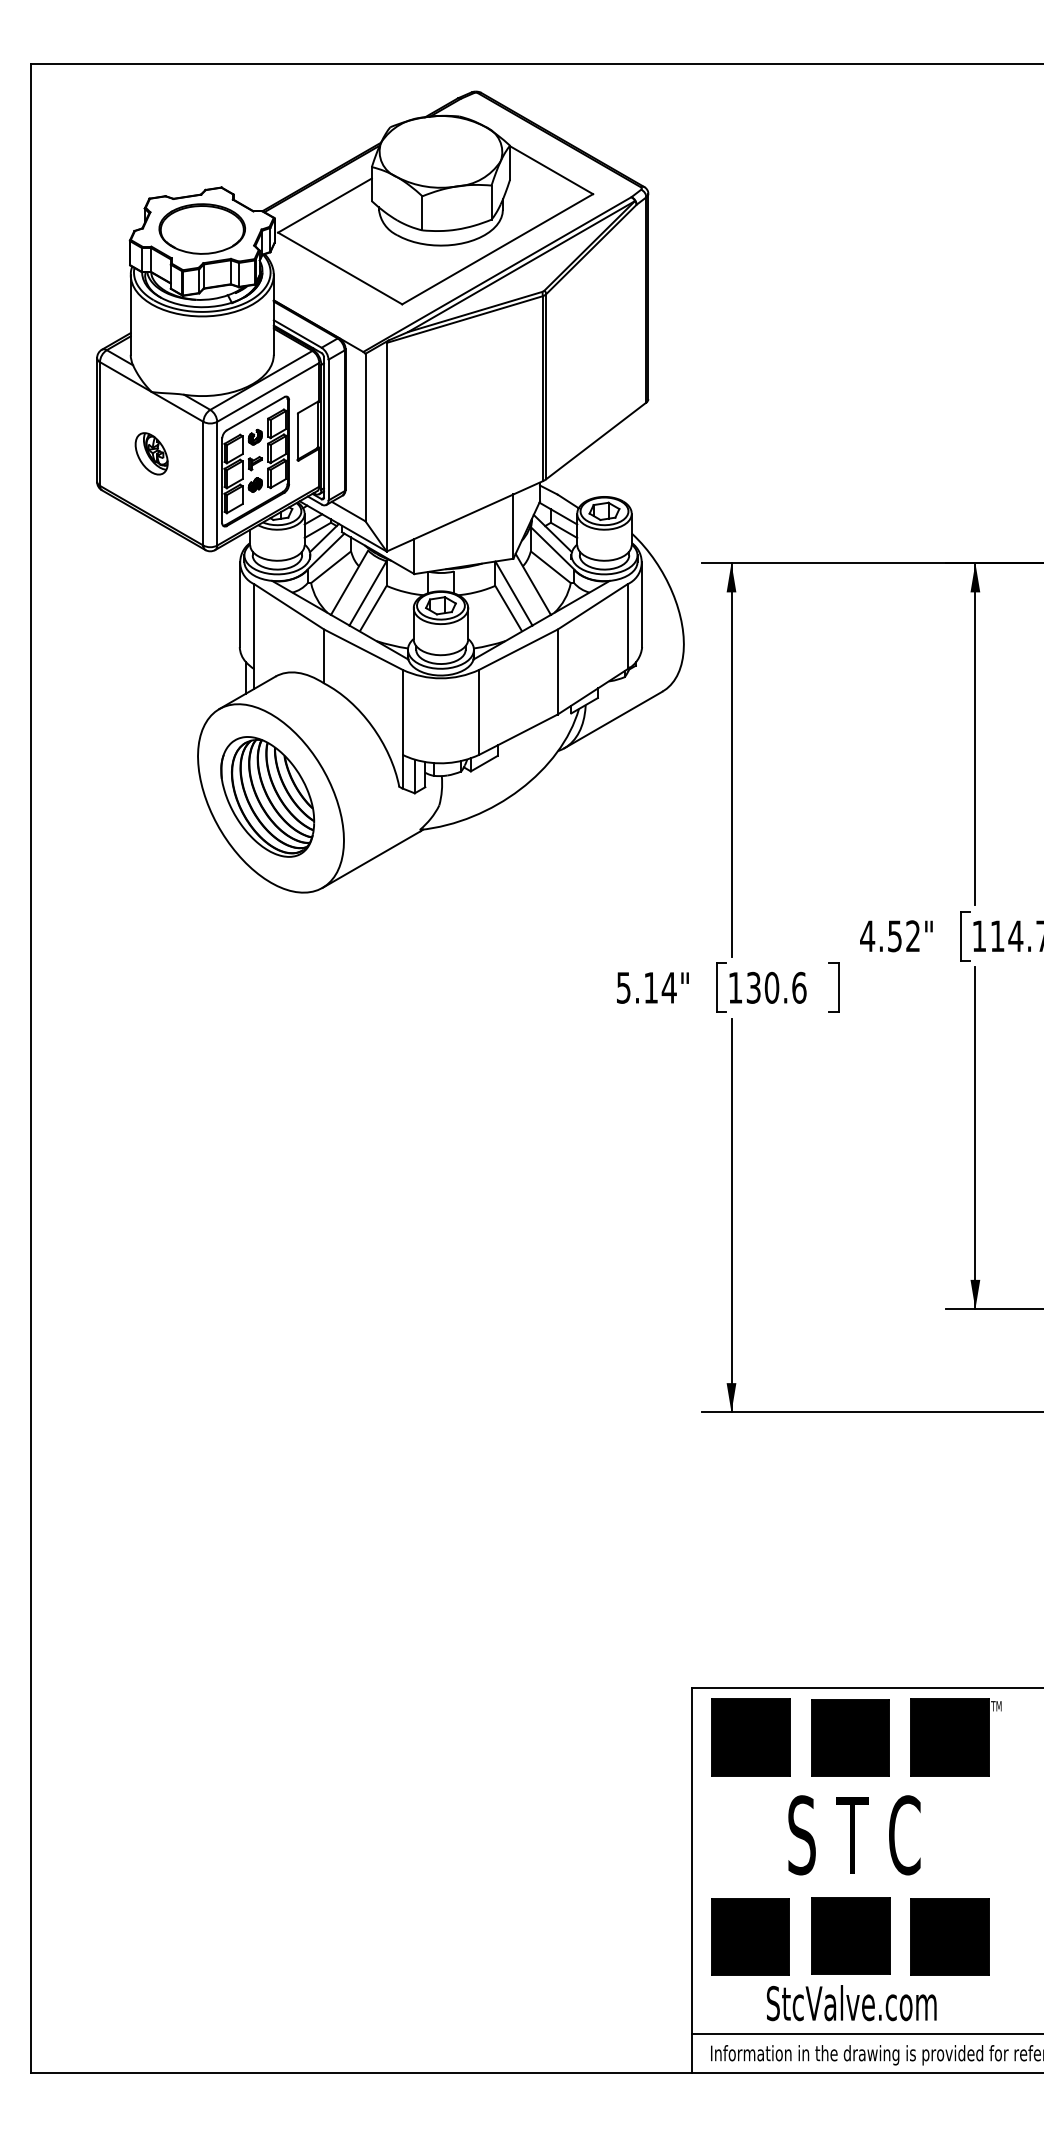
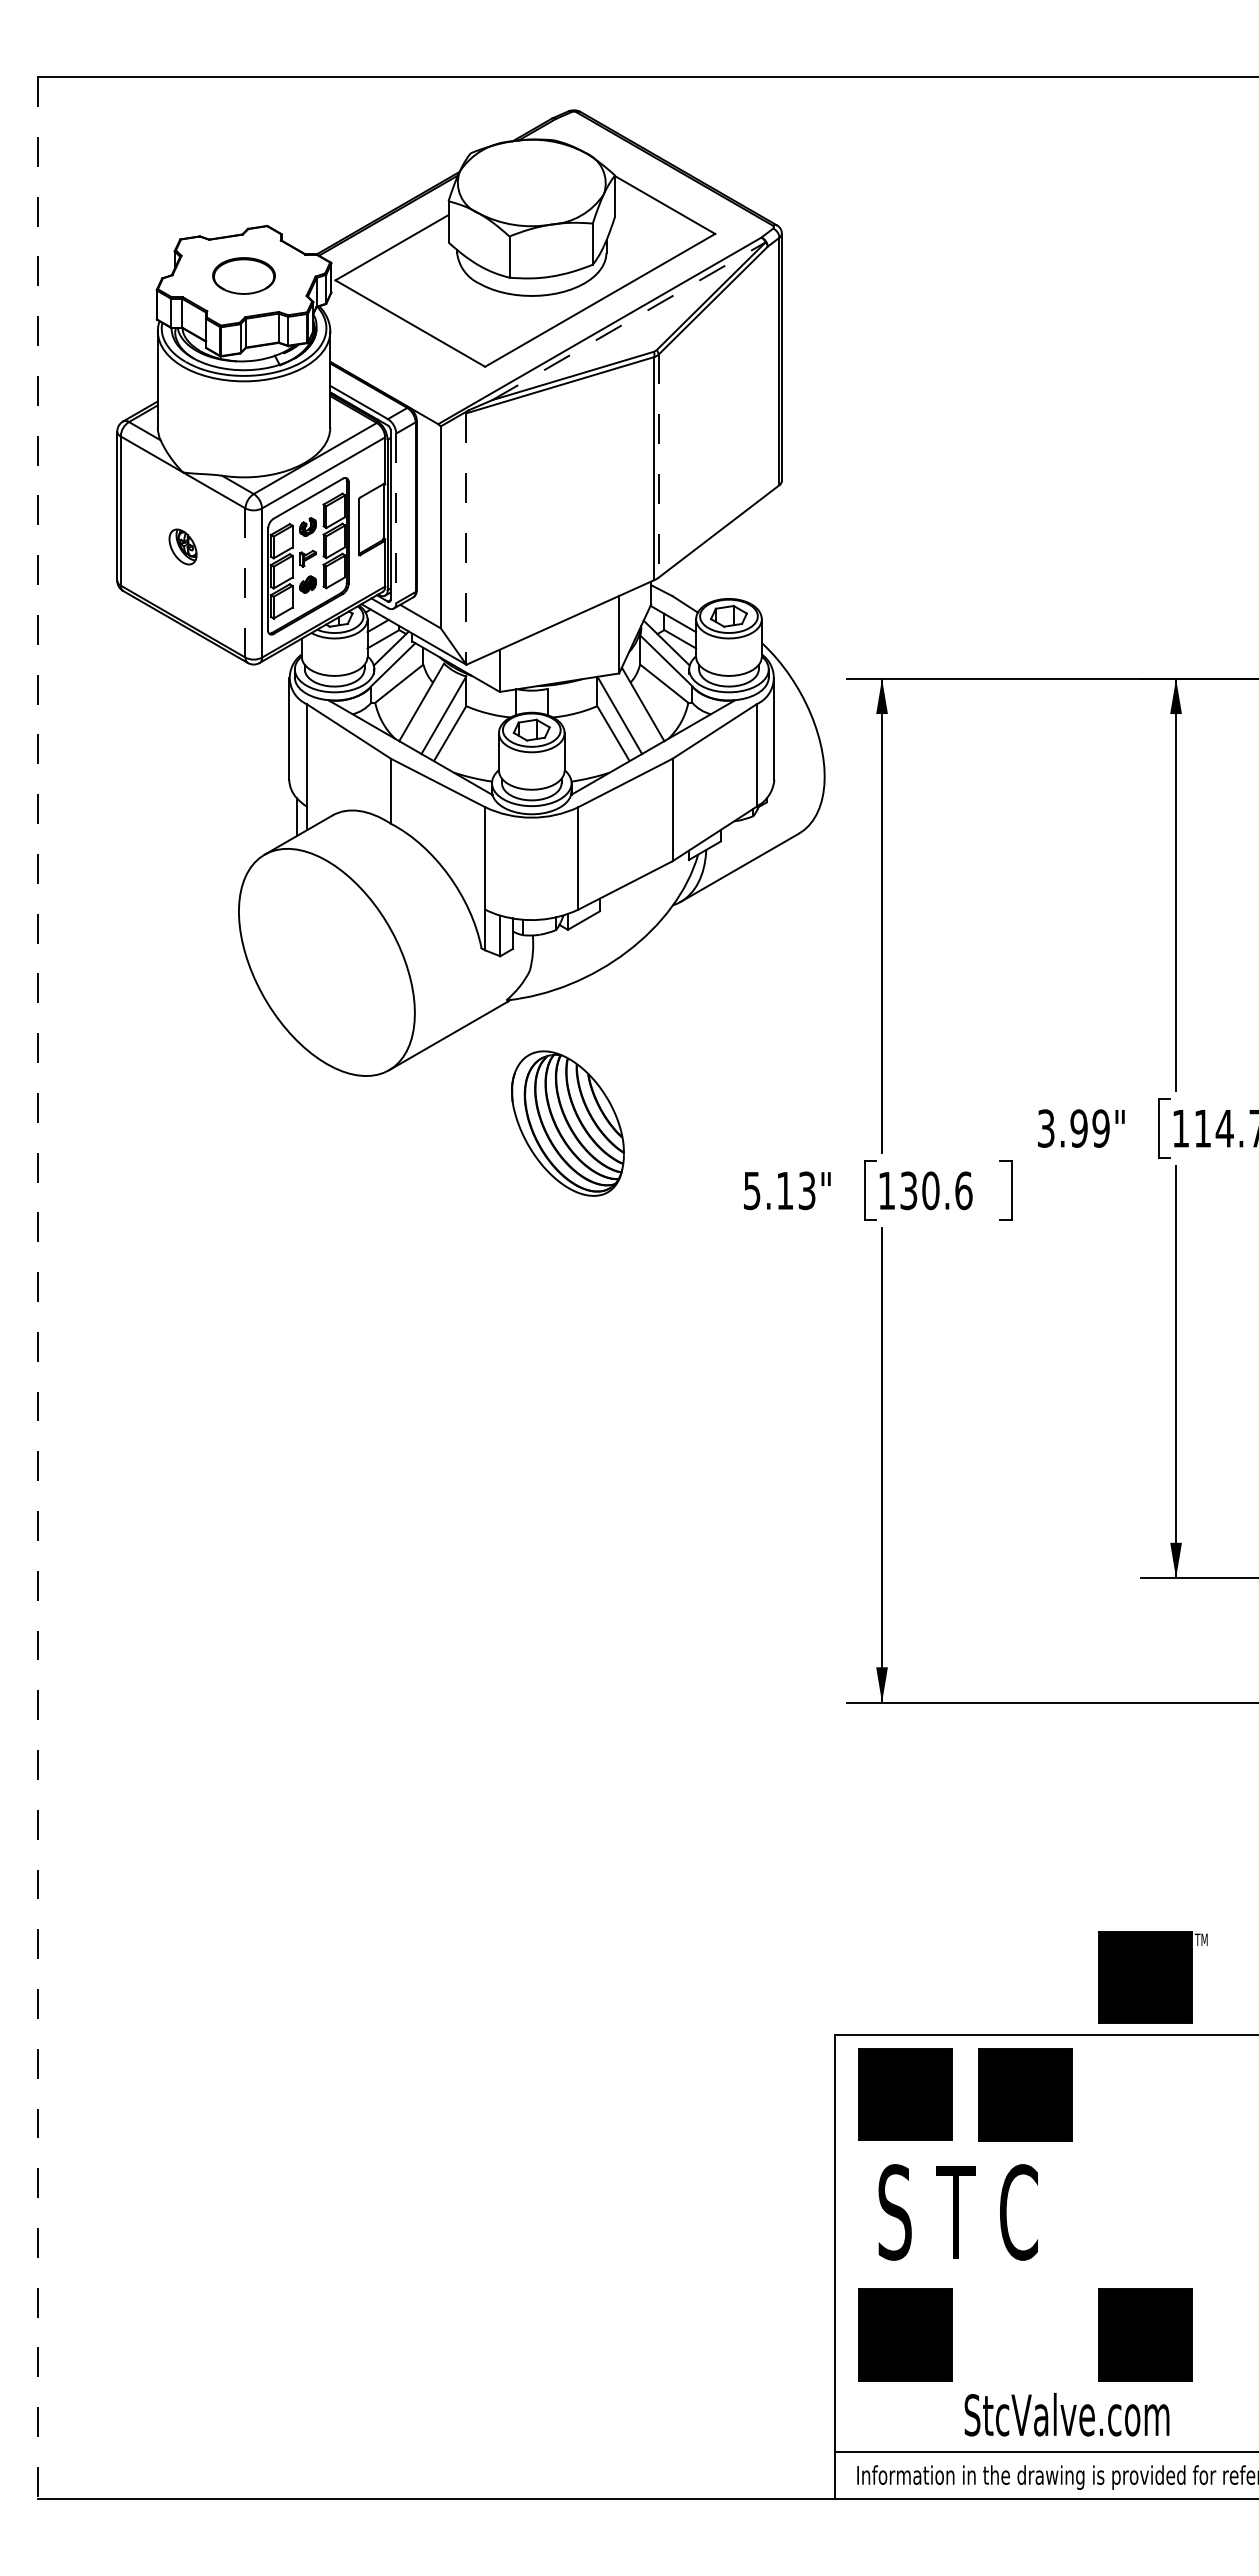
part: (201, 228) -> (243, 275), size x0.6
line: (522, 266) -> (629, 321), solid -> dashed
line: (546, 387) -> (658, 466), solid -> dashed
line: (328, 430) -> (396, 518), solid -> dashed
line: (386, 447) -> (466, 539), solid -> dashed
part: (151, 453) -> (182, 546), size x0.7
line: (203, 484) -> (245, 583), solid -> dashed
part: (267, 796) -> (567, 1123), moved
text: (890, 936) -> (1073, 1128), 4.52" -> 3.99"
text: (669, 987) -> (807, 1190), 5.14" -> 5.13"
line: (30, 1068) -> (37, 1287), solid -> dashed
part: (955, 1737) -> (1152, 1977), moved
text: (853, 1835) -> (957, 2212), moved
part: (850, 1935) -> (1025, 2333), removed
text: (851, 2002) -> (1066, 2414), moved

